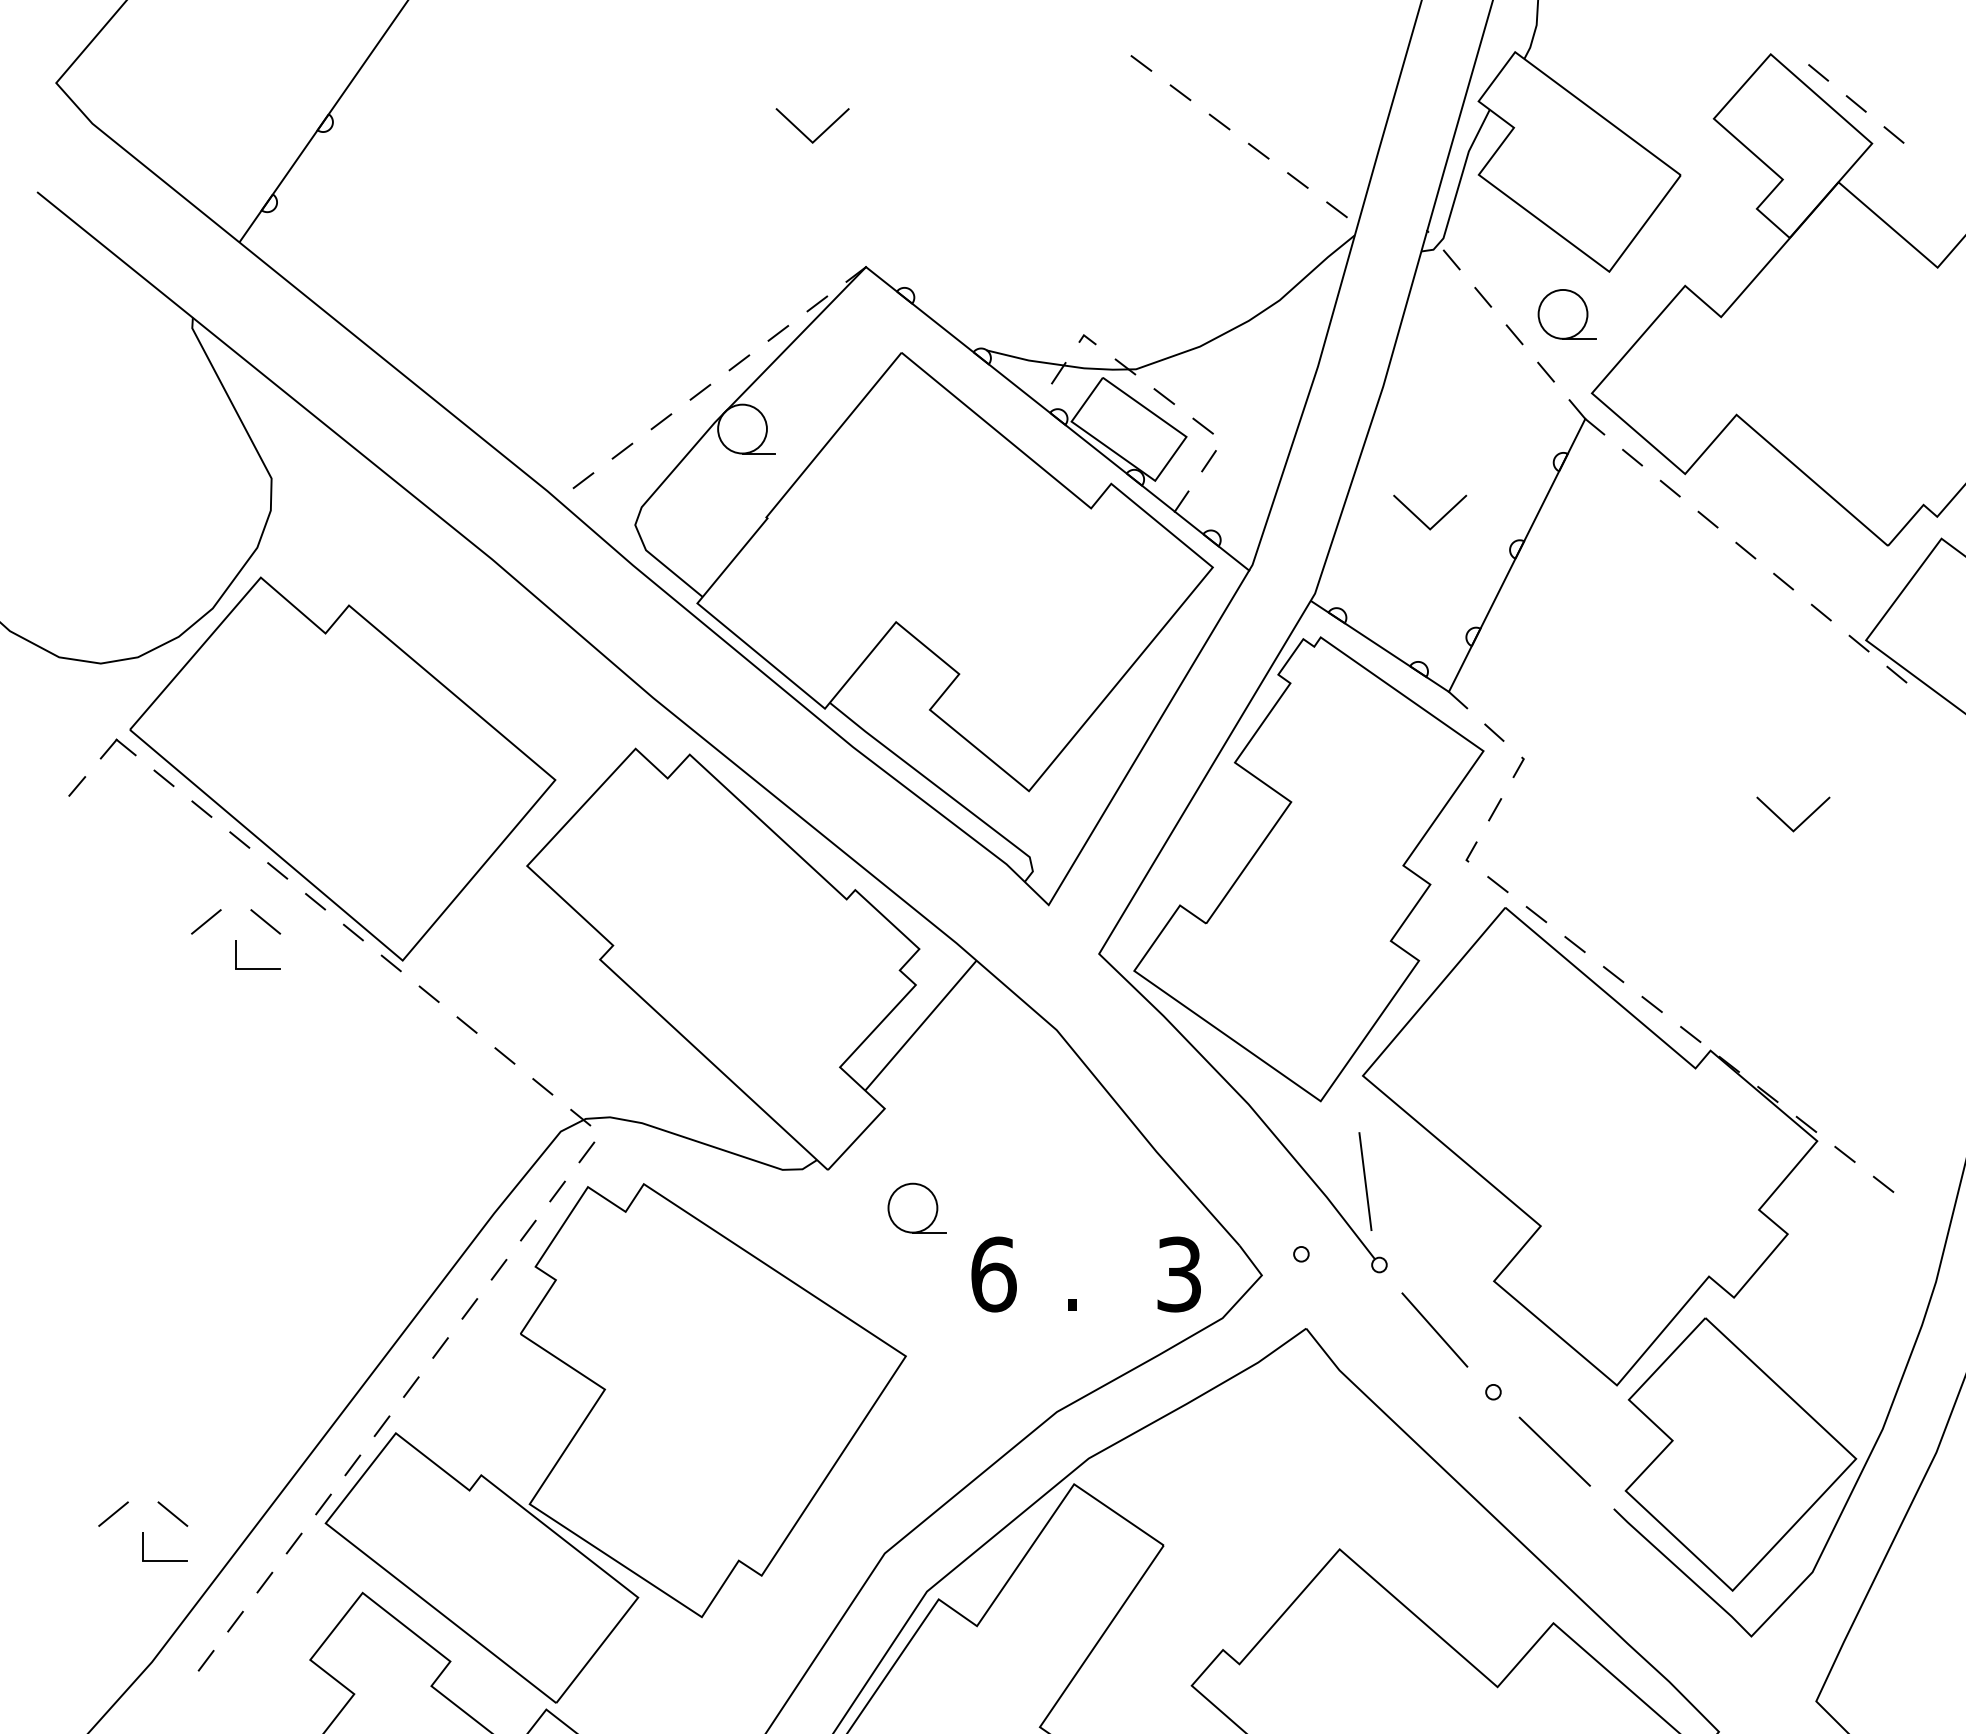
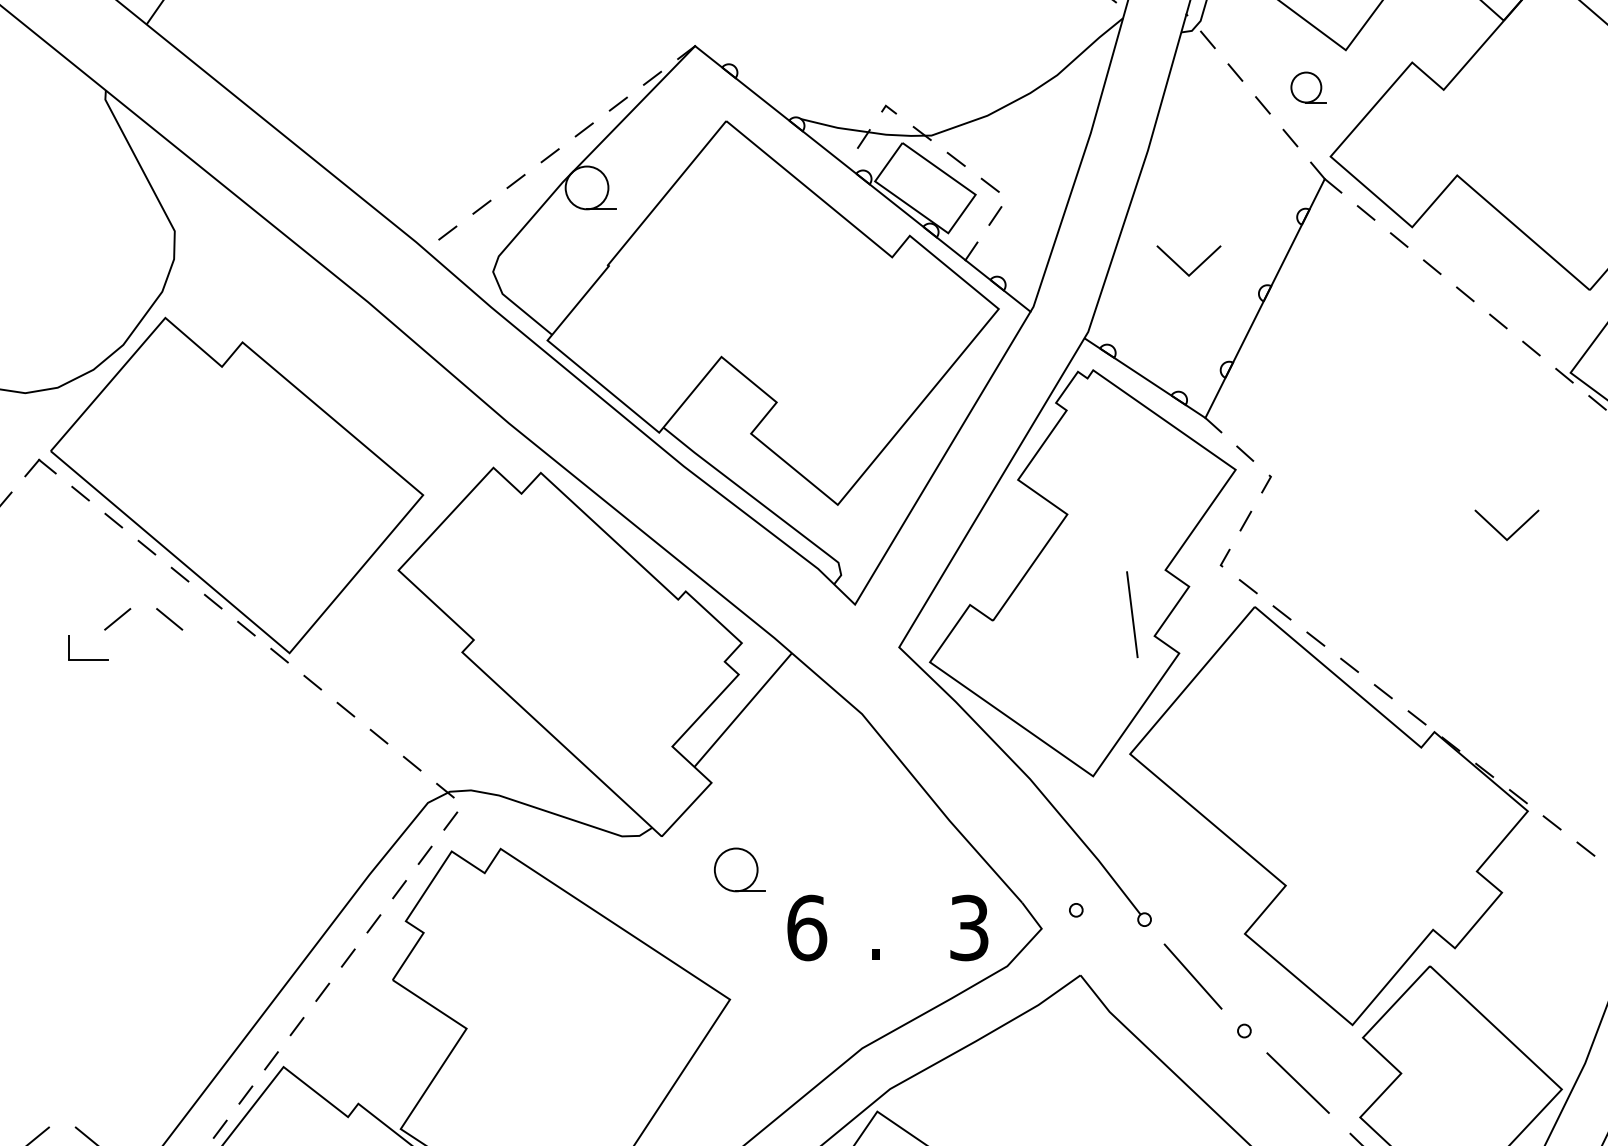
part: (1566, 314) -> (1308, 87), size x0.7
part: (257, 968) -> (88, 660), moved
line: (1365, 1181) -> (1132, 614), moved

